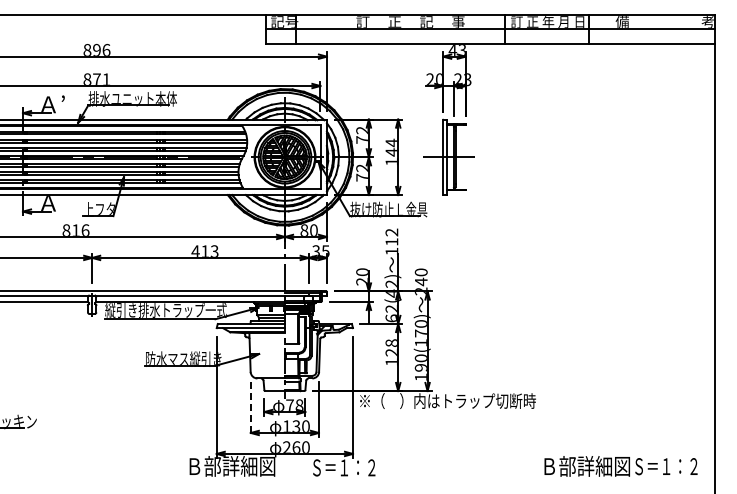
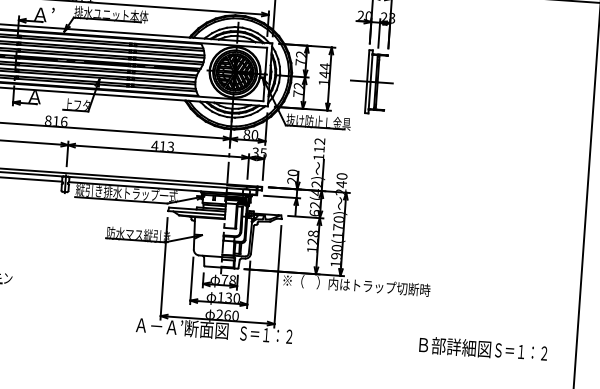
line: (250, 409) -> (191, 280), dashed -> solid
text: (243, 466) -> (182, 328), Ｂ部詳細図 -> Ａ－Ａ’断面図
text: (620, 466) -> (482, 349), moved

